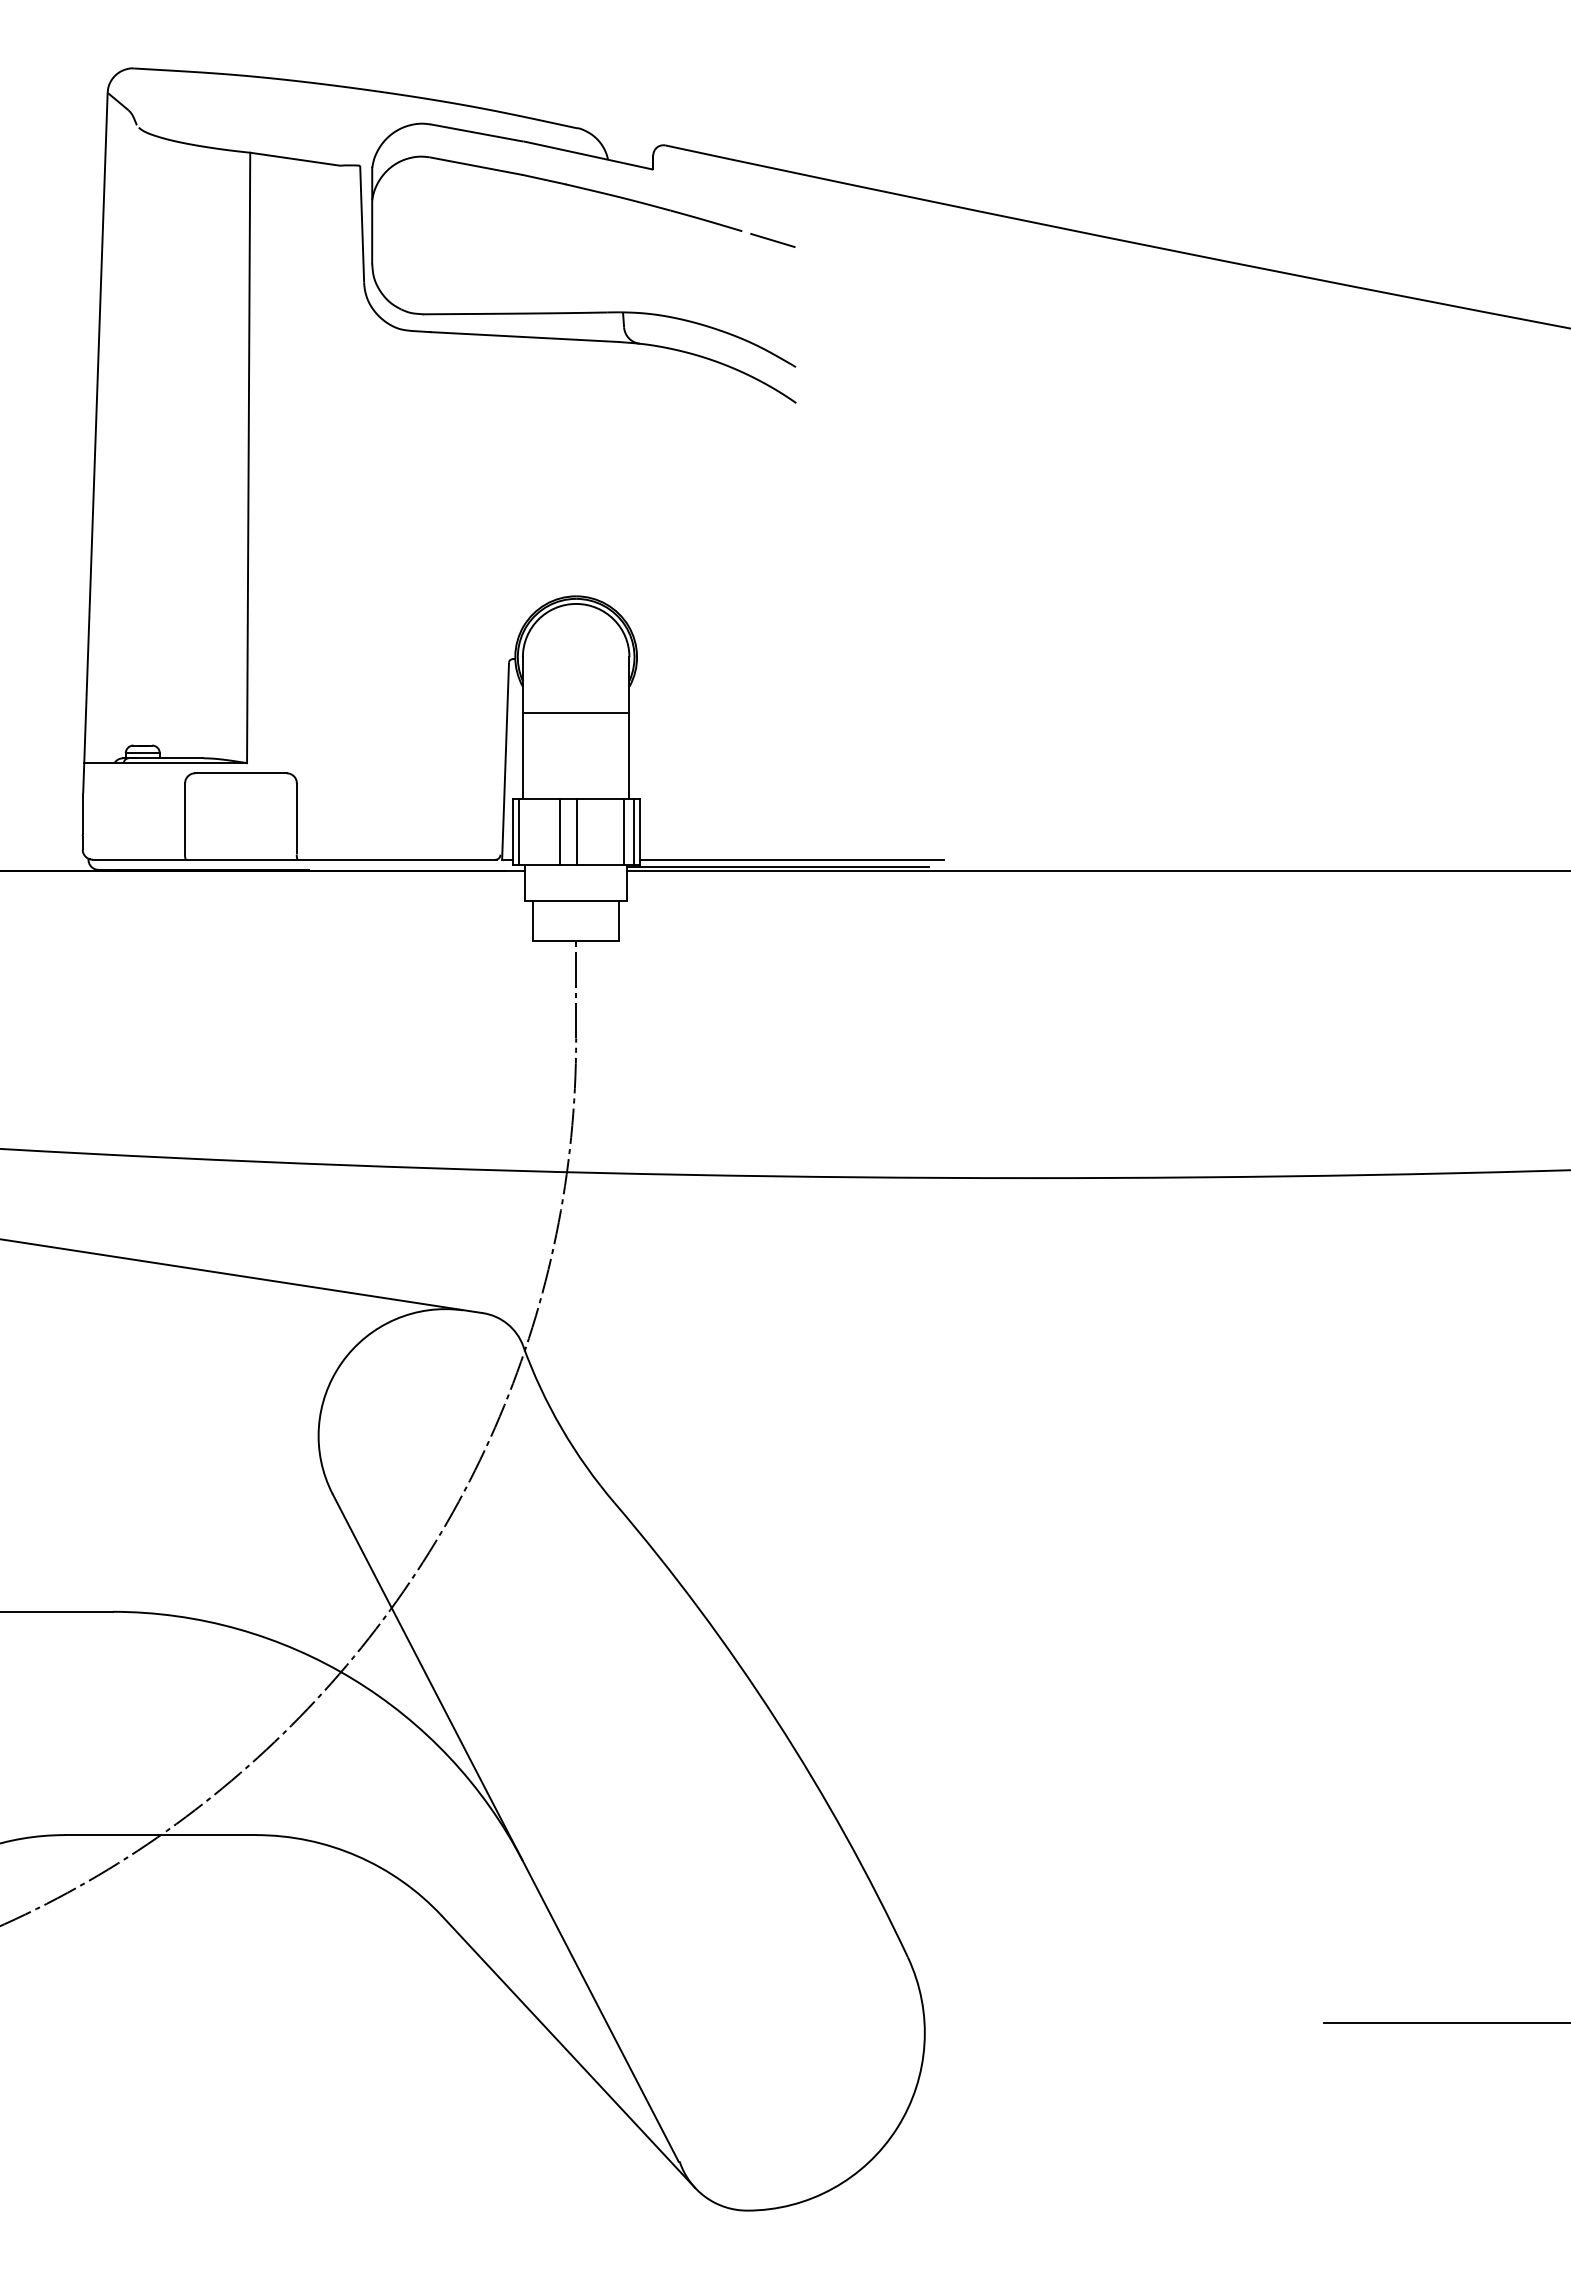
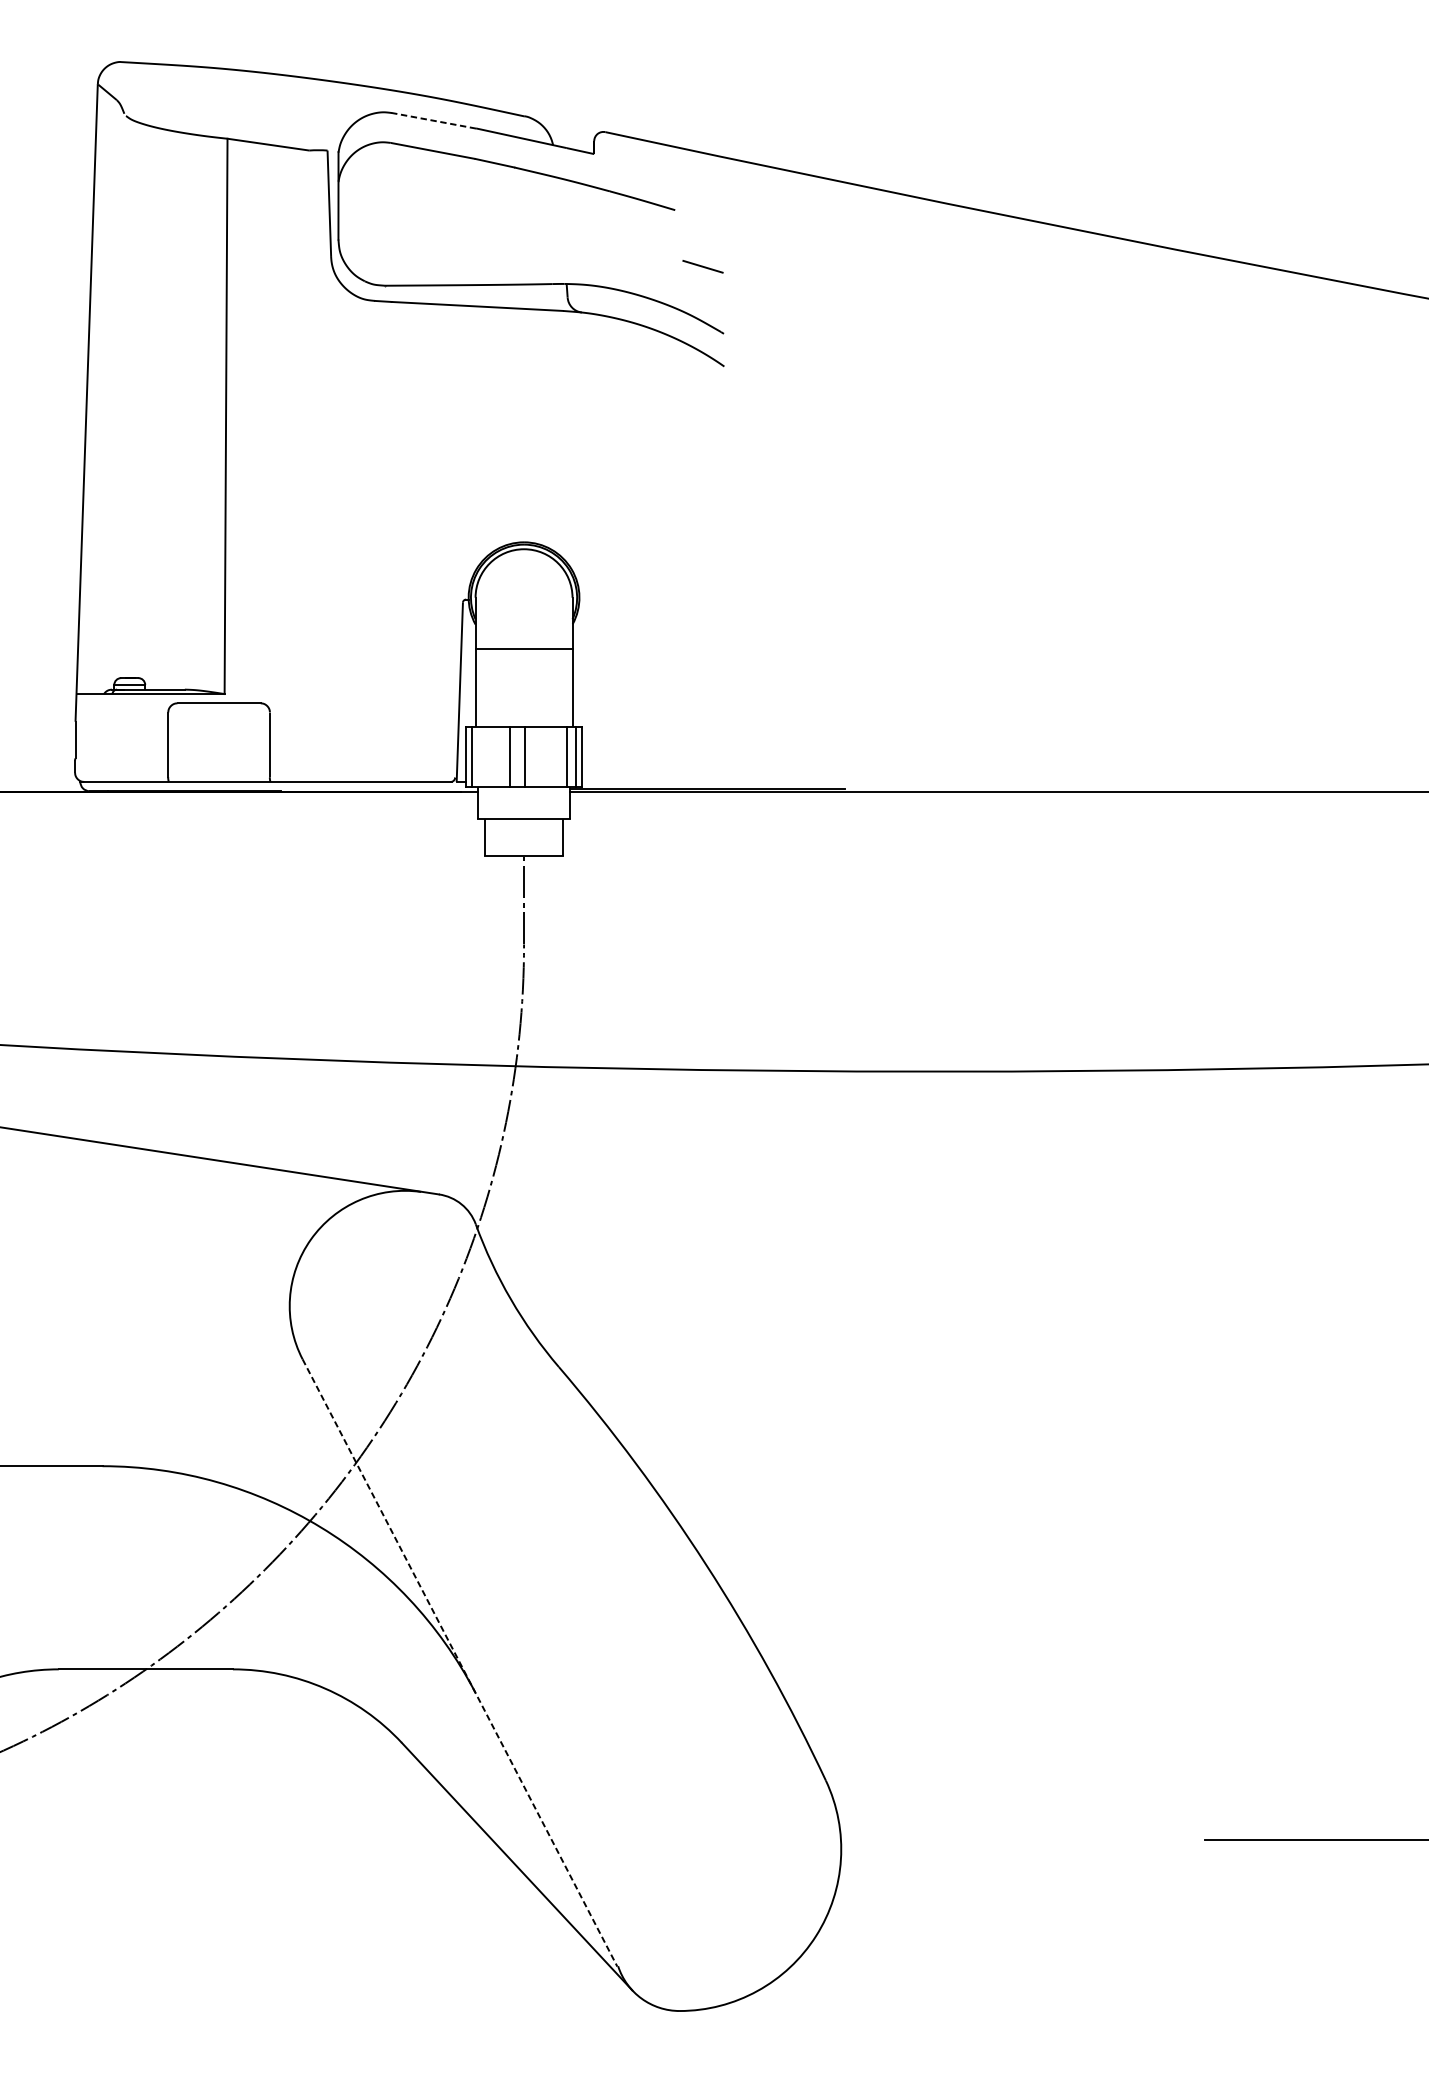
line: (476, 132) -> (433, 120), solid -> dashed
line: (772, 240) -> (702, 266), moved
line: (791, 859) -> (719, 781), removed
line: (505, 1828) -> (459, 1663), solid -> dashed

